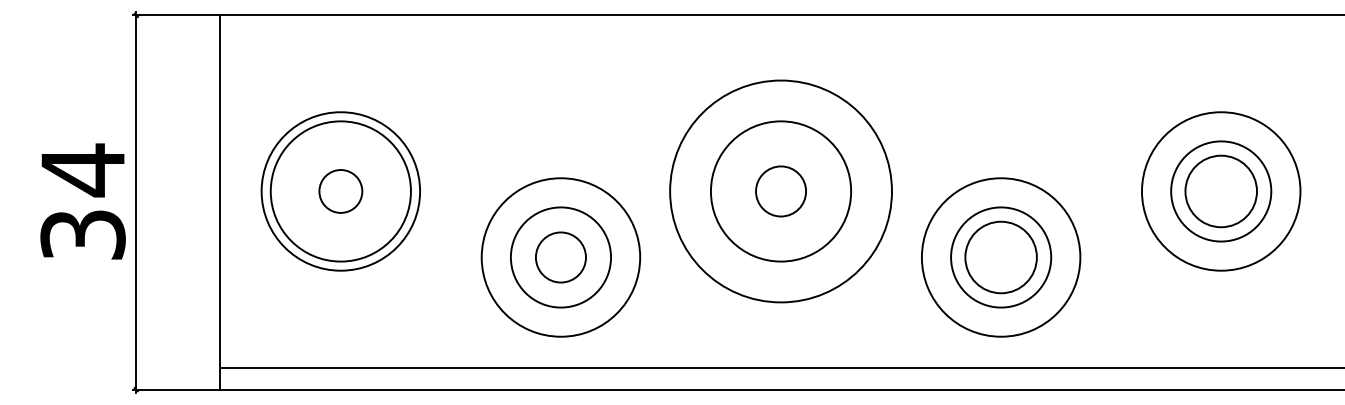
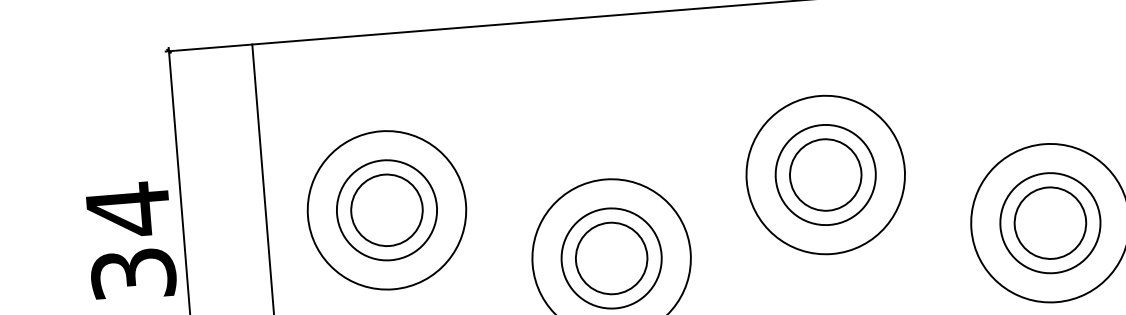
circle: (340, 191) -> (386, 210), size x0.71
circle: (340, 191) -> (386, 210), size x1.67
circle: (780, 191) -> (825, 175), size x0.71
circle: (780, 191) -> (825, 175), size x0.71
circle: (780, 191) -> (825, 175), size x1.43
circle: (560, 257) -> (611, 258), size x1.43

